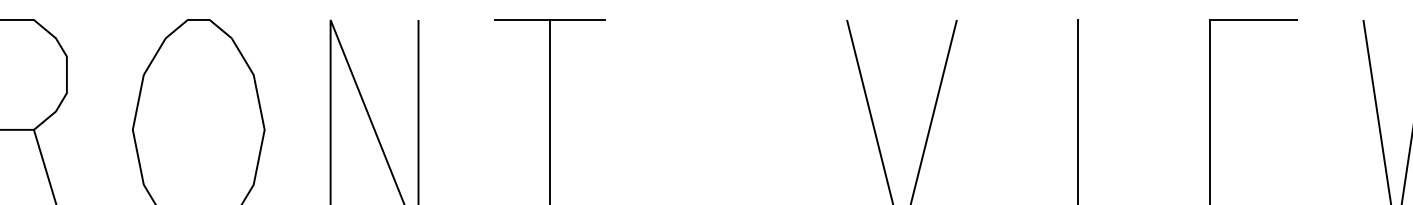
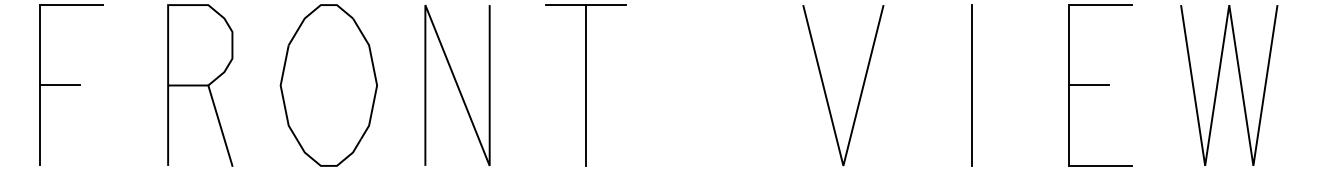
line: (1236, 129) -> (1088, 85), added

